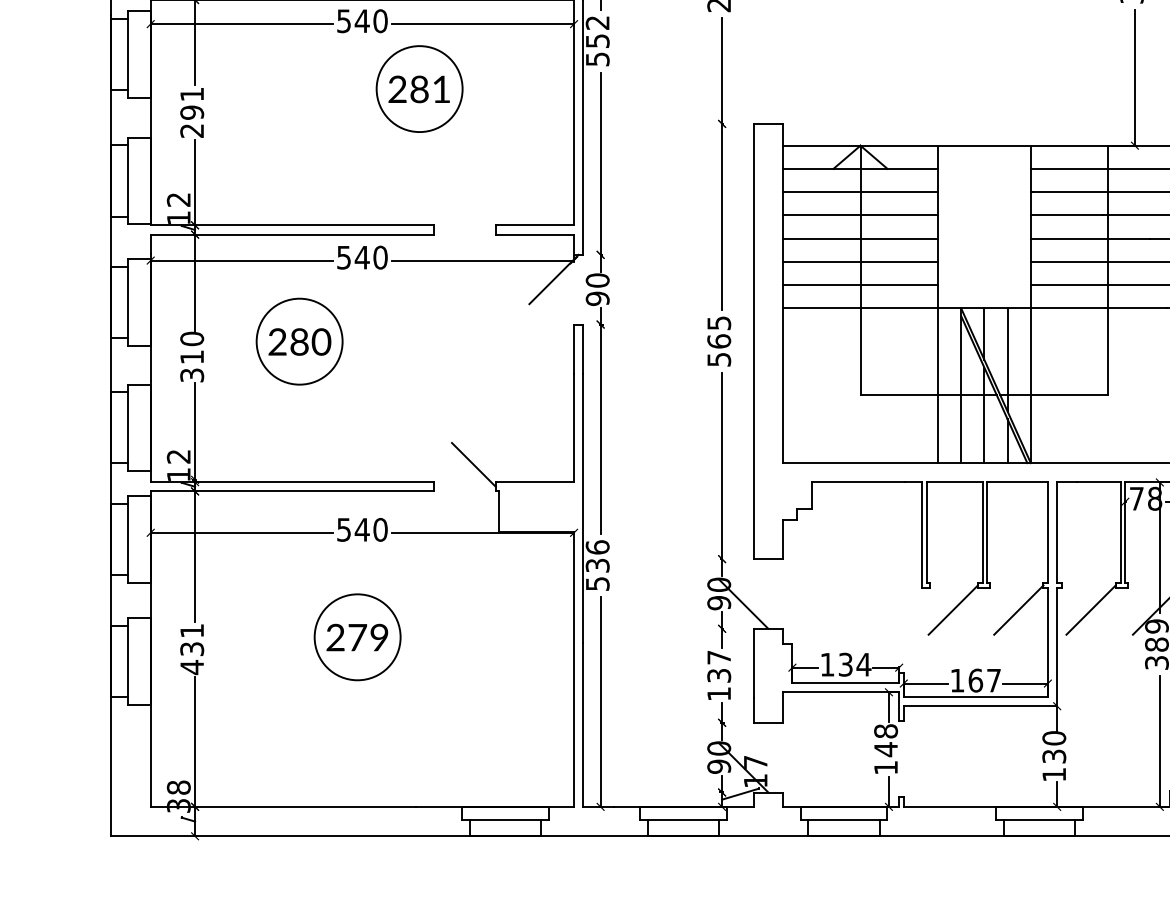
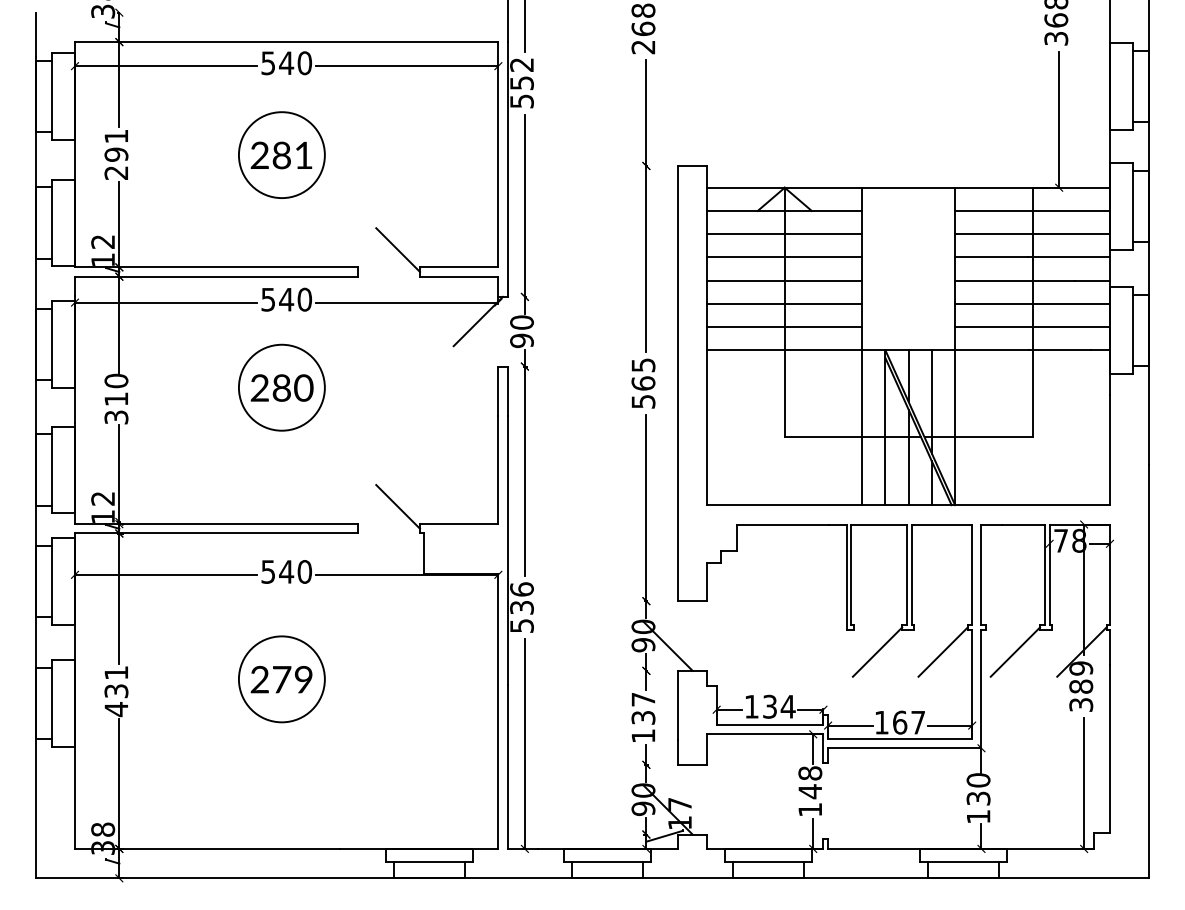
part: (419, 88) -> (281, 154), moved
line: (474, 208) -> (398, 250), added
part: (299, 341) -> (281, 387), moved

